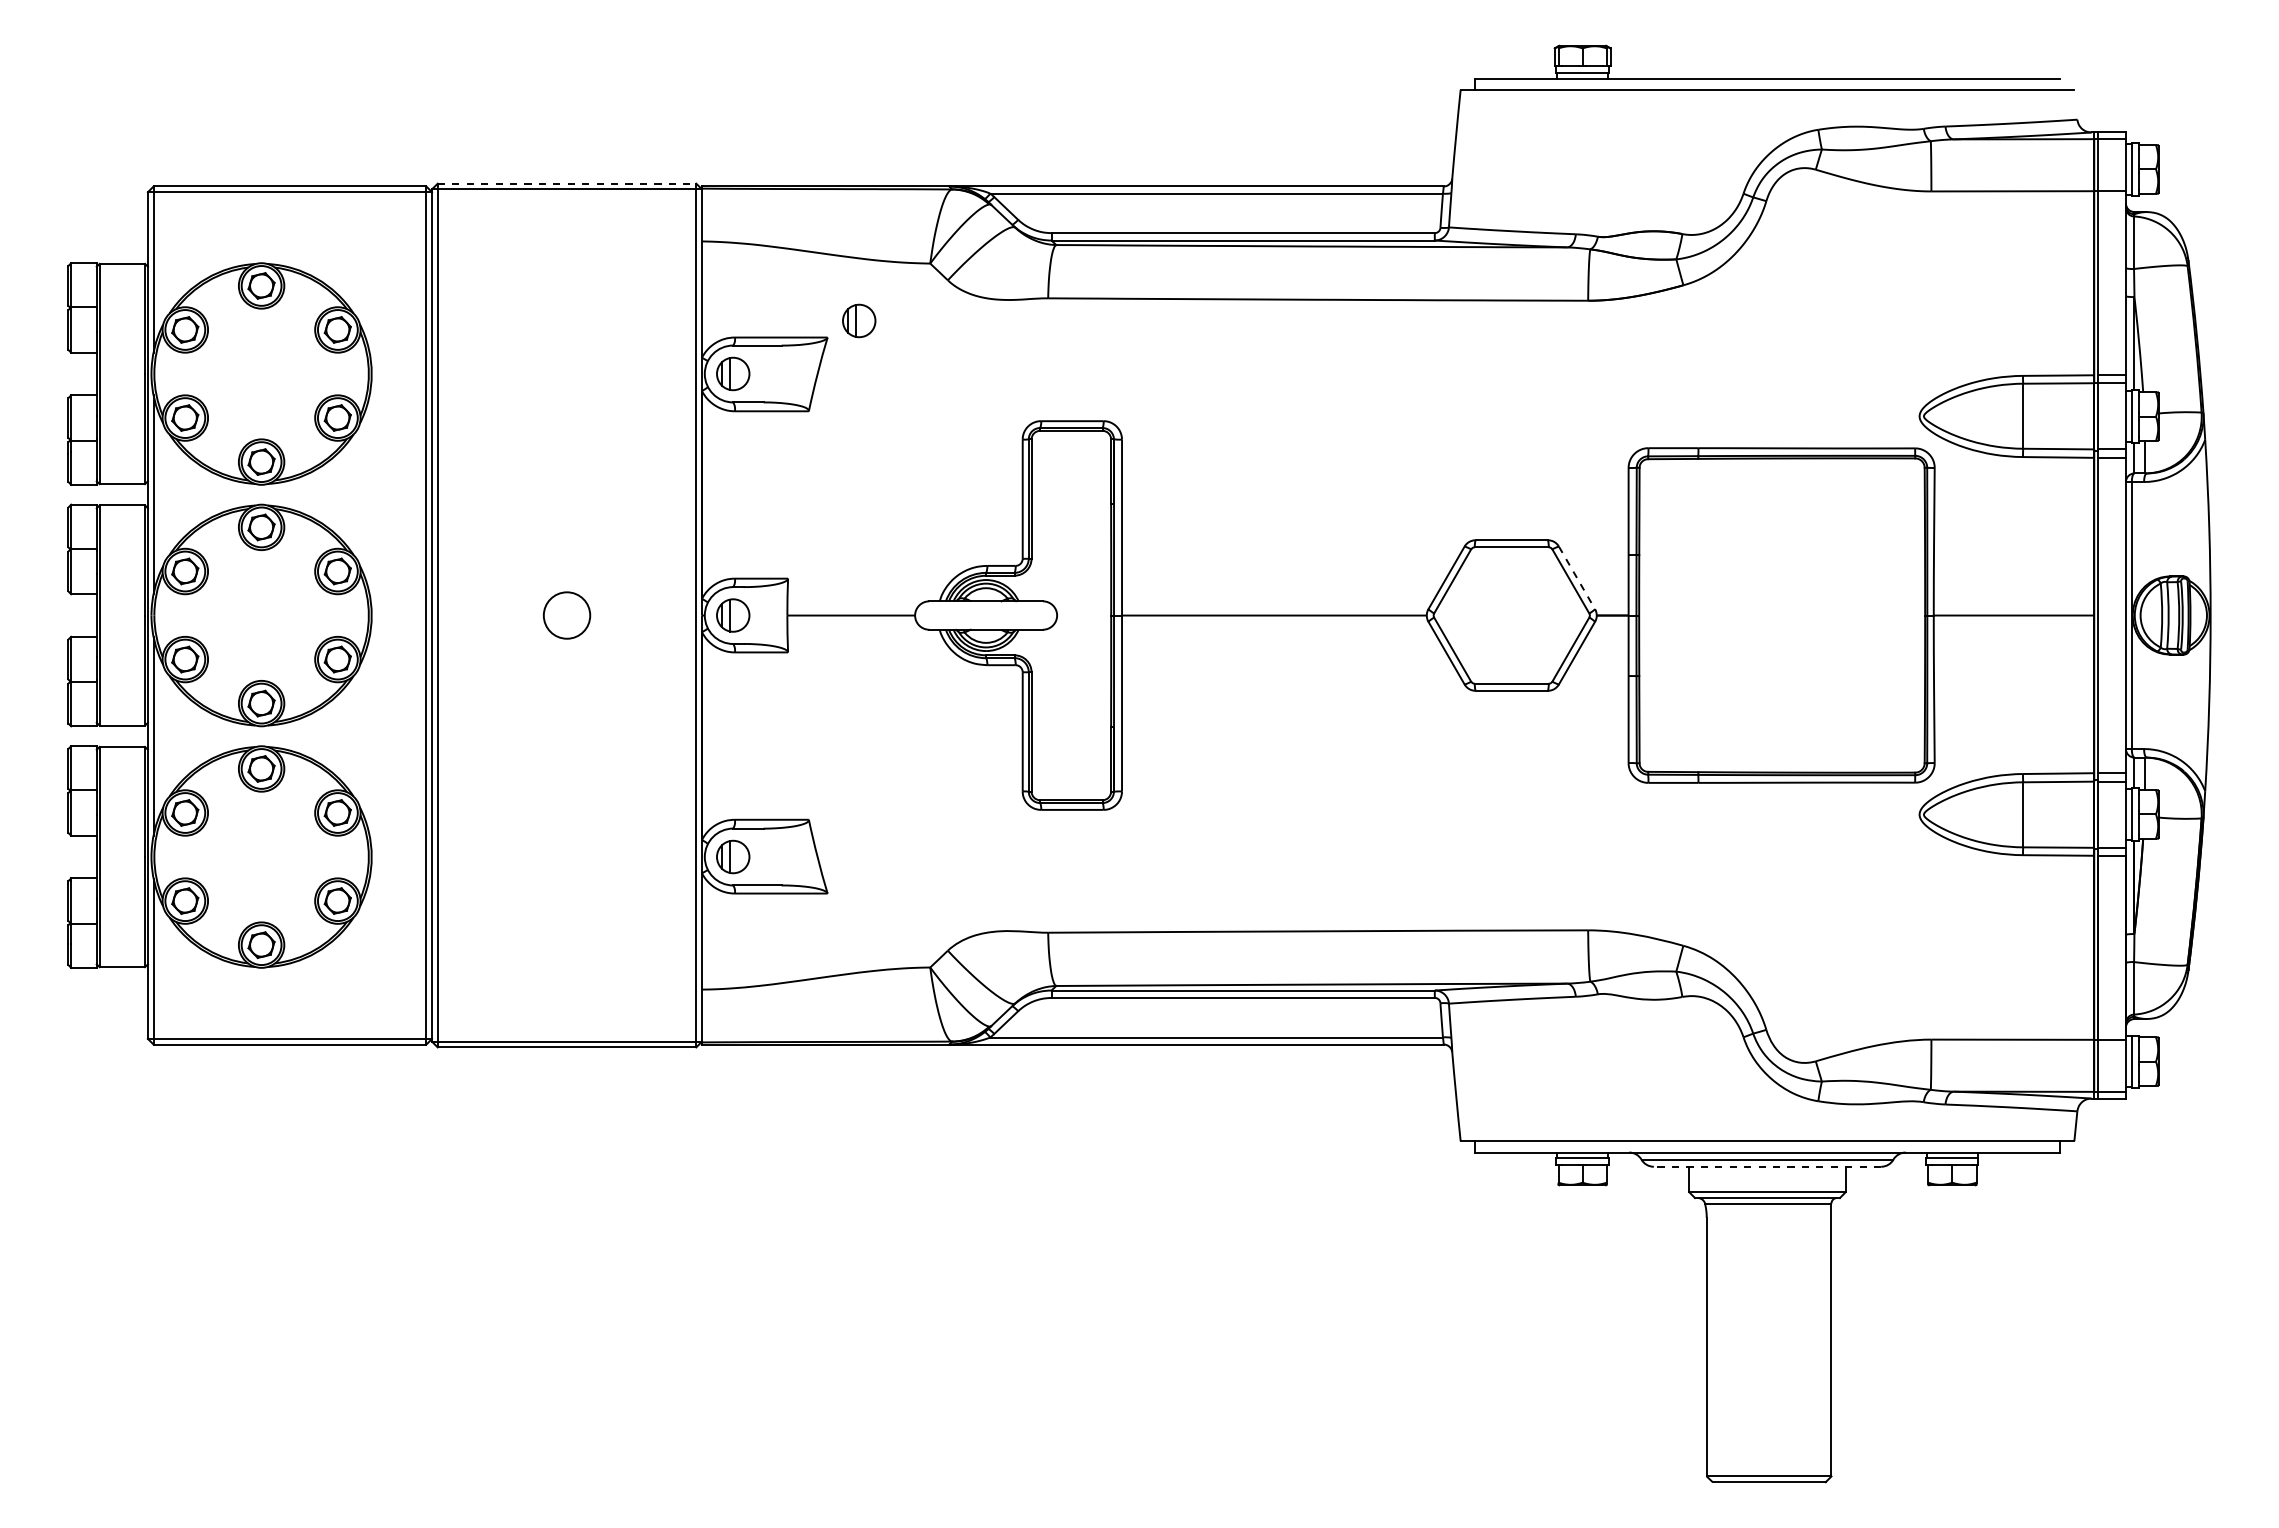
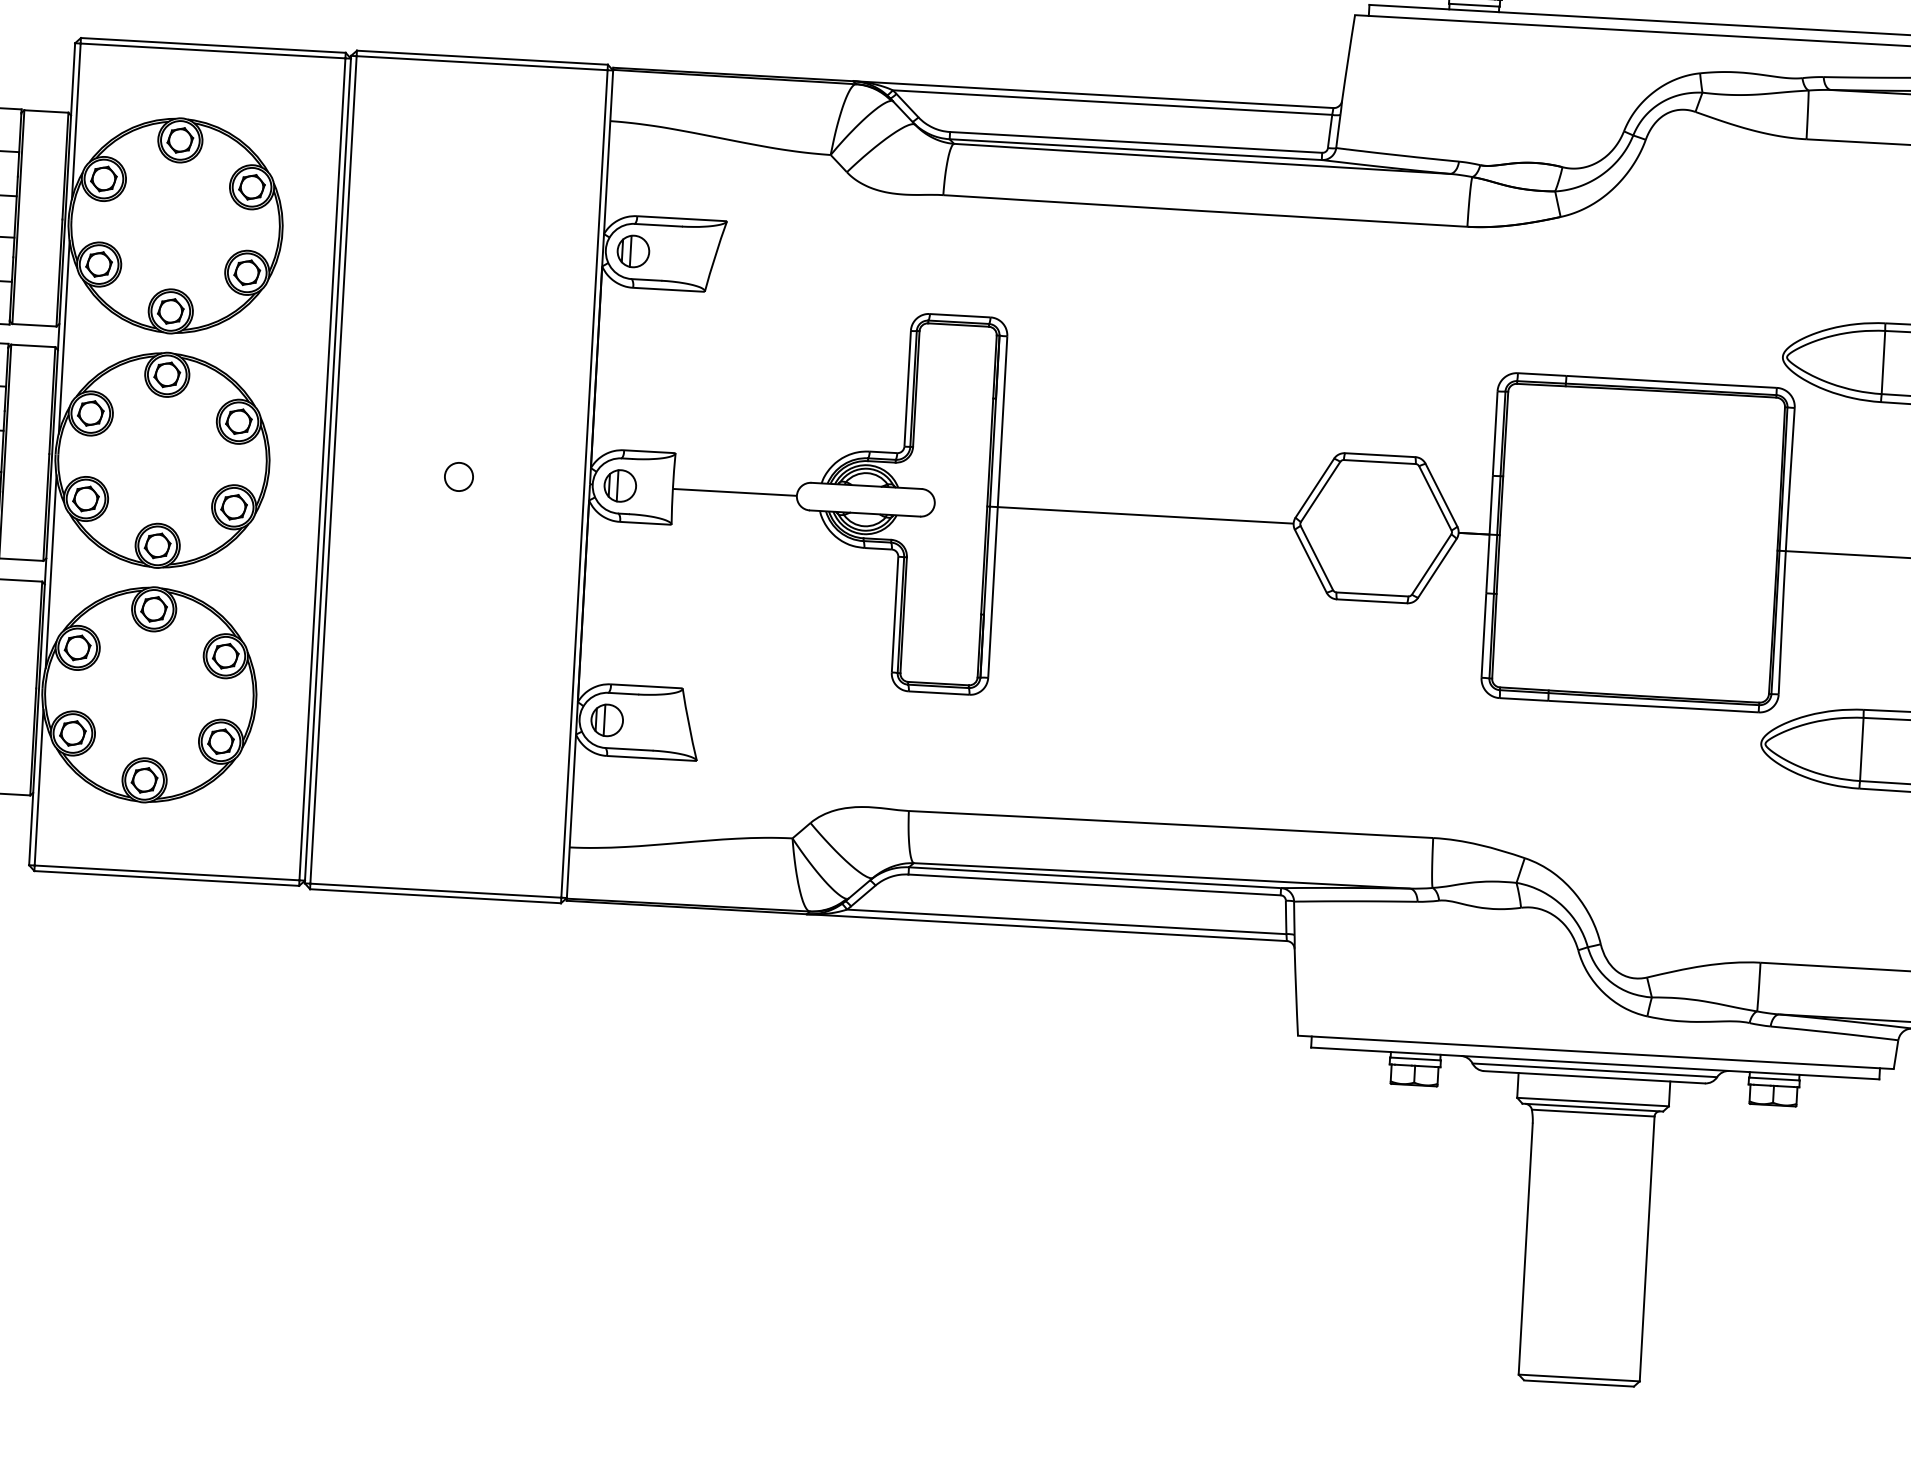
line: (567, 183) -> (482, 57), dashed -> solid
part: (859, 320) -> (758, 206), removed
line: (1577, 578) -> (1441, 495), dashed -> solid
circle: (566, 615) -> (458, 476), size x0.62
line: (1767, 1166) -> (1594, 1076), dashed -> solid

